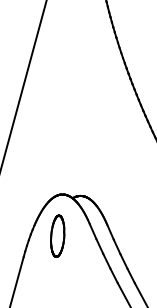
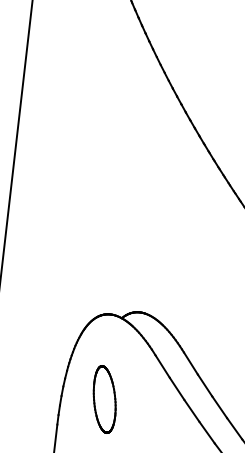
part: (57, 235) -> (104, 398), moved

